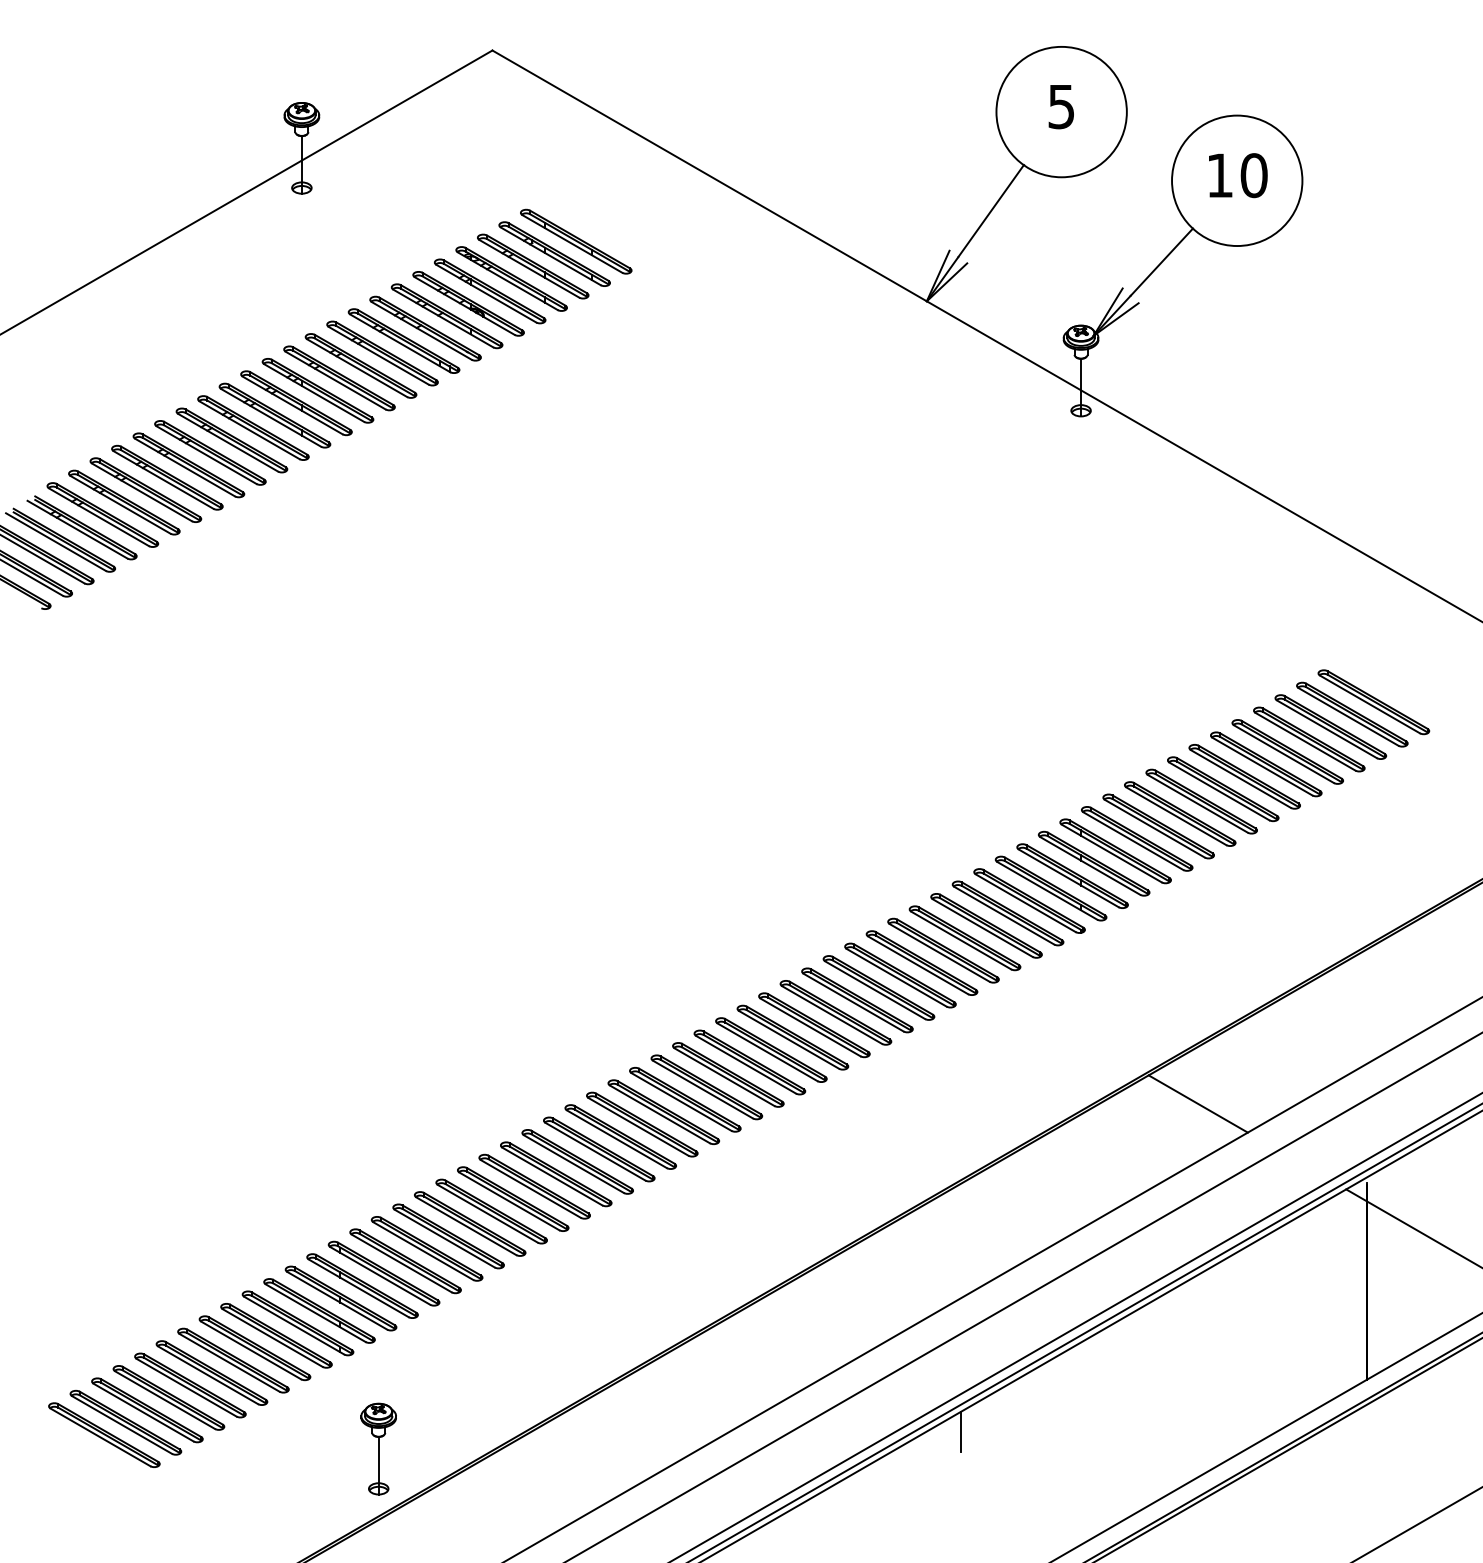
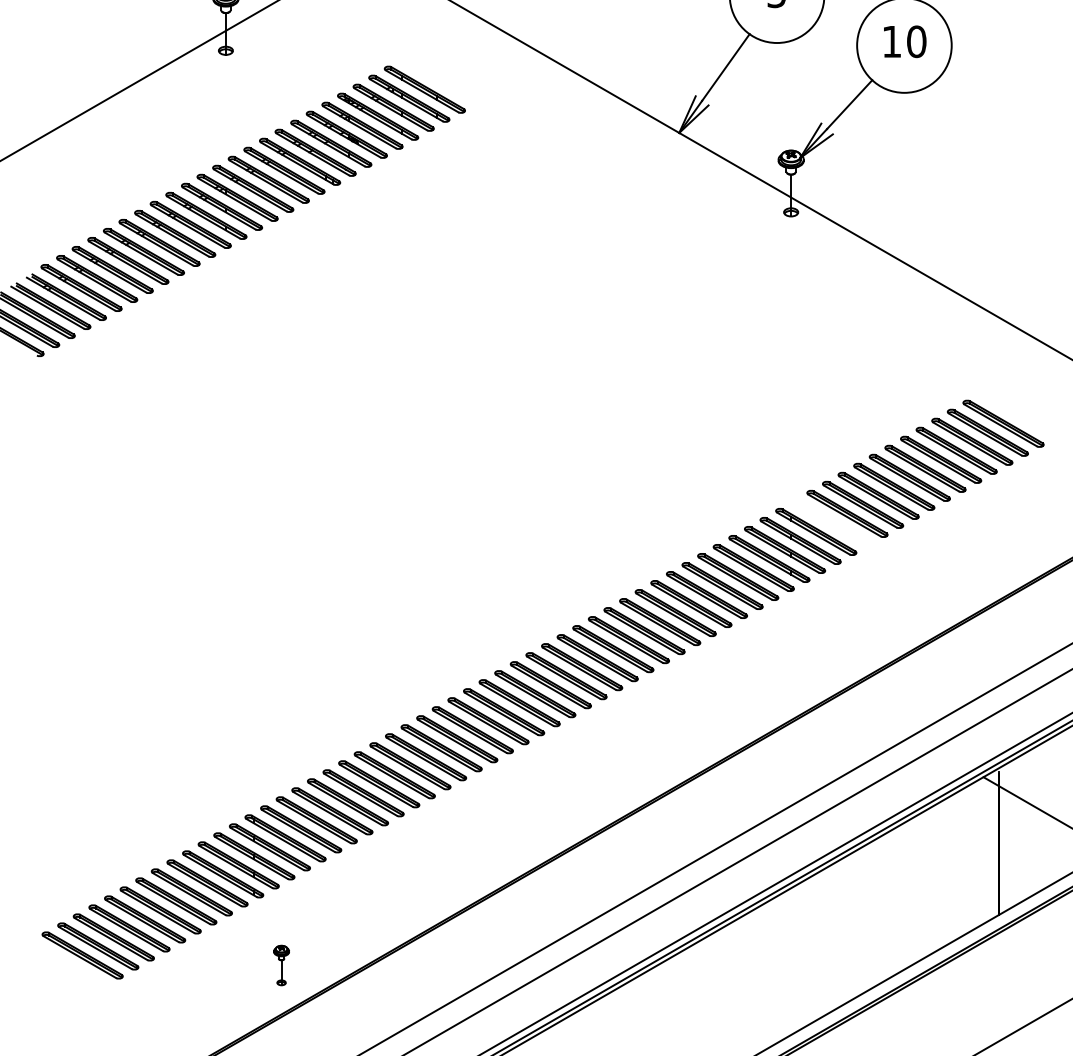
part: (1137, 838) -> (832, 522), removed
line: (1197, 1103) -> (875, 714), removed
line: (960, 1431) -> (703, 952), removed
part: (378, 1448) -> (281, 965), size x0.6

